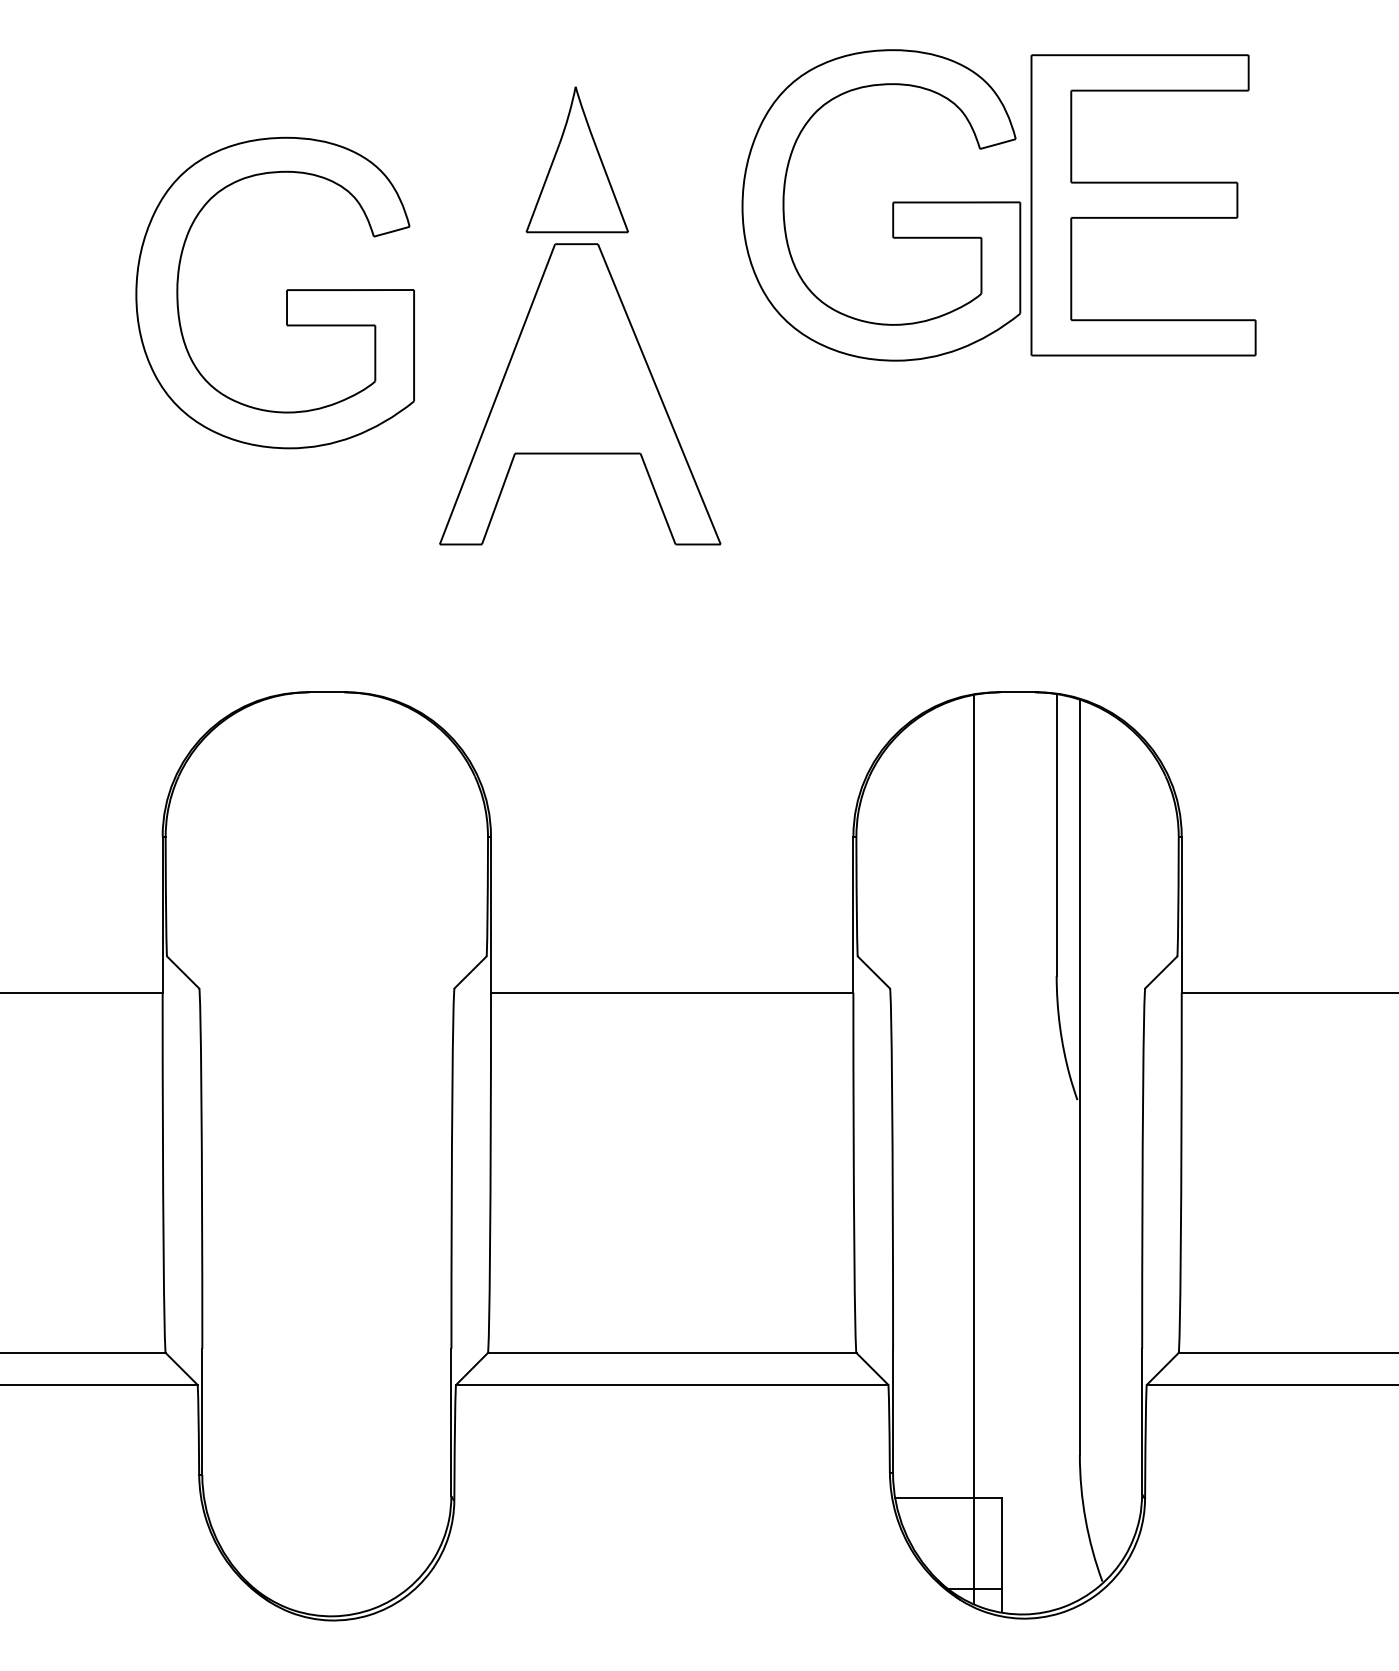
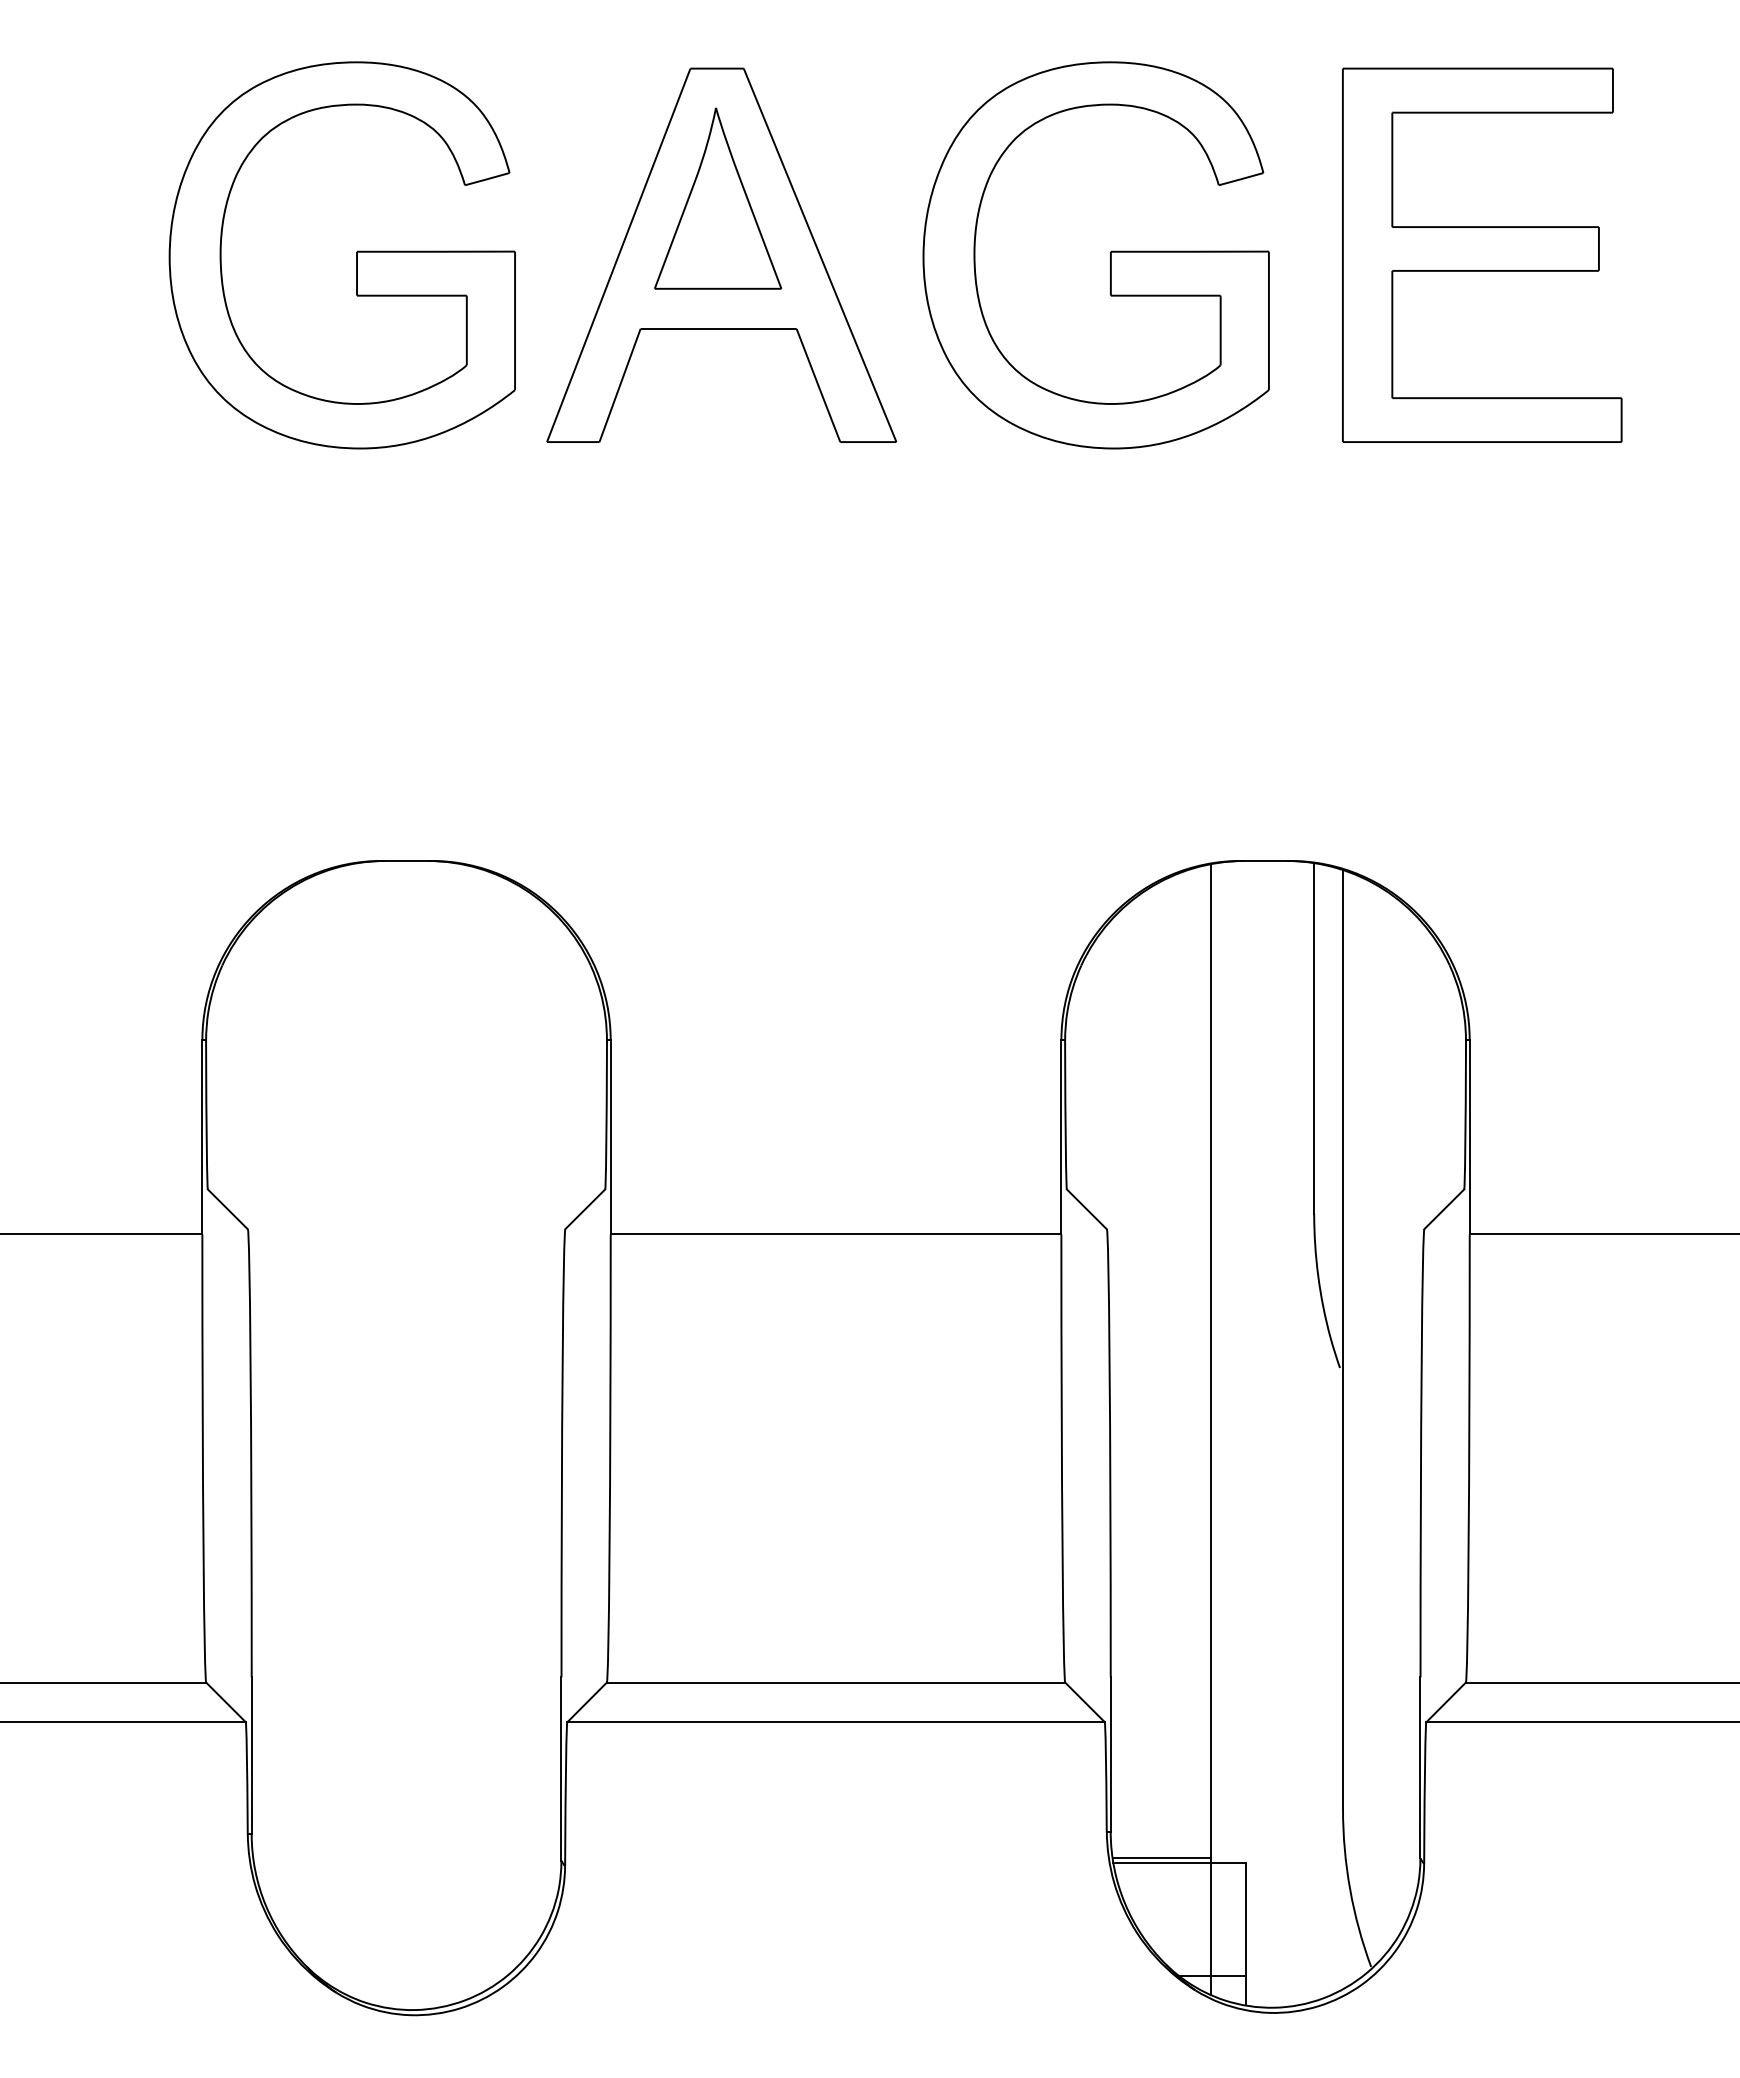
part: (1143, 204) -> (1482, 254), moved
part: (286, 293) -> (356, 255), moved
part: (580, 393) -> (721, 254), moved
line: (933, 1493) -> (1161, 1857), added

